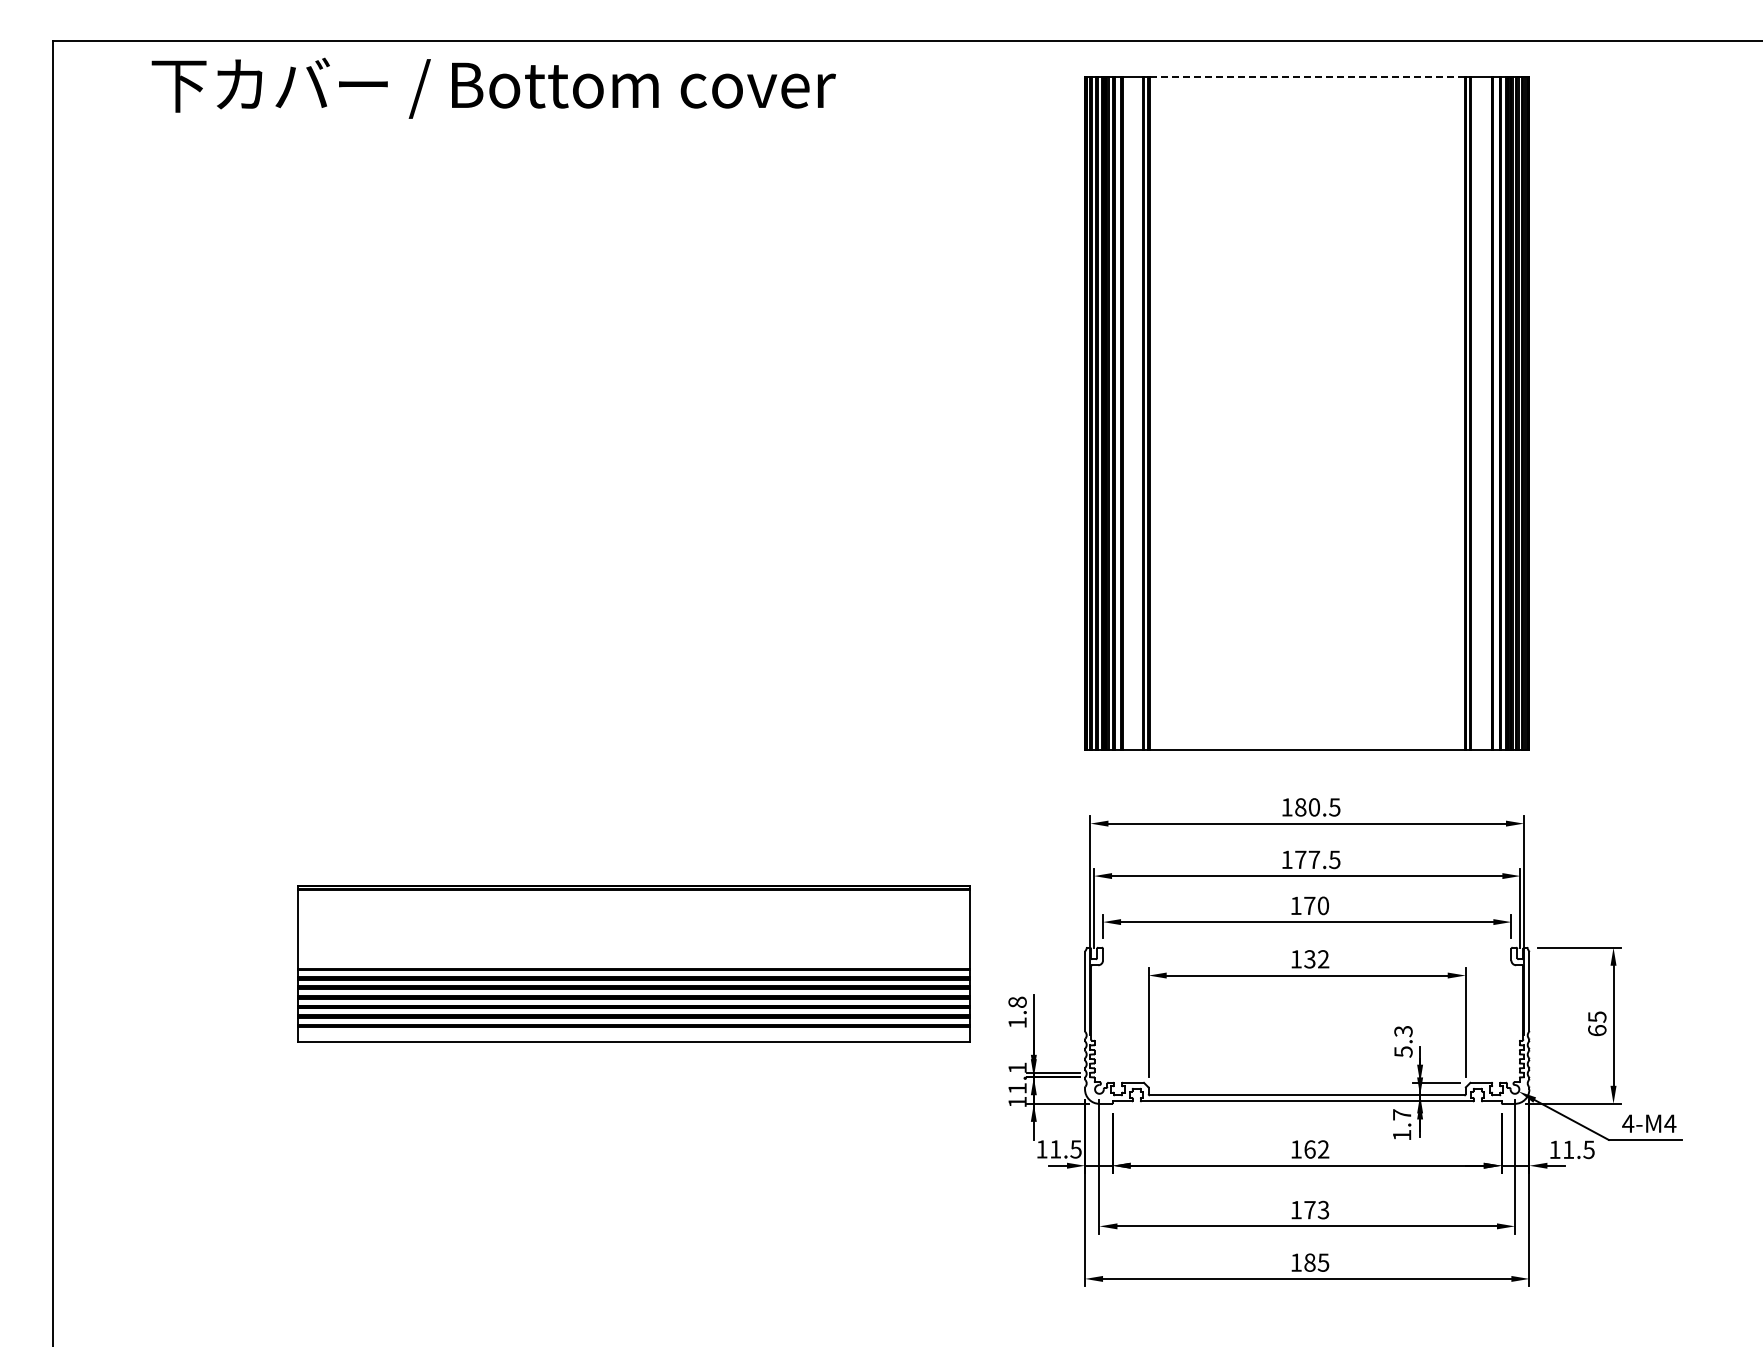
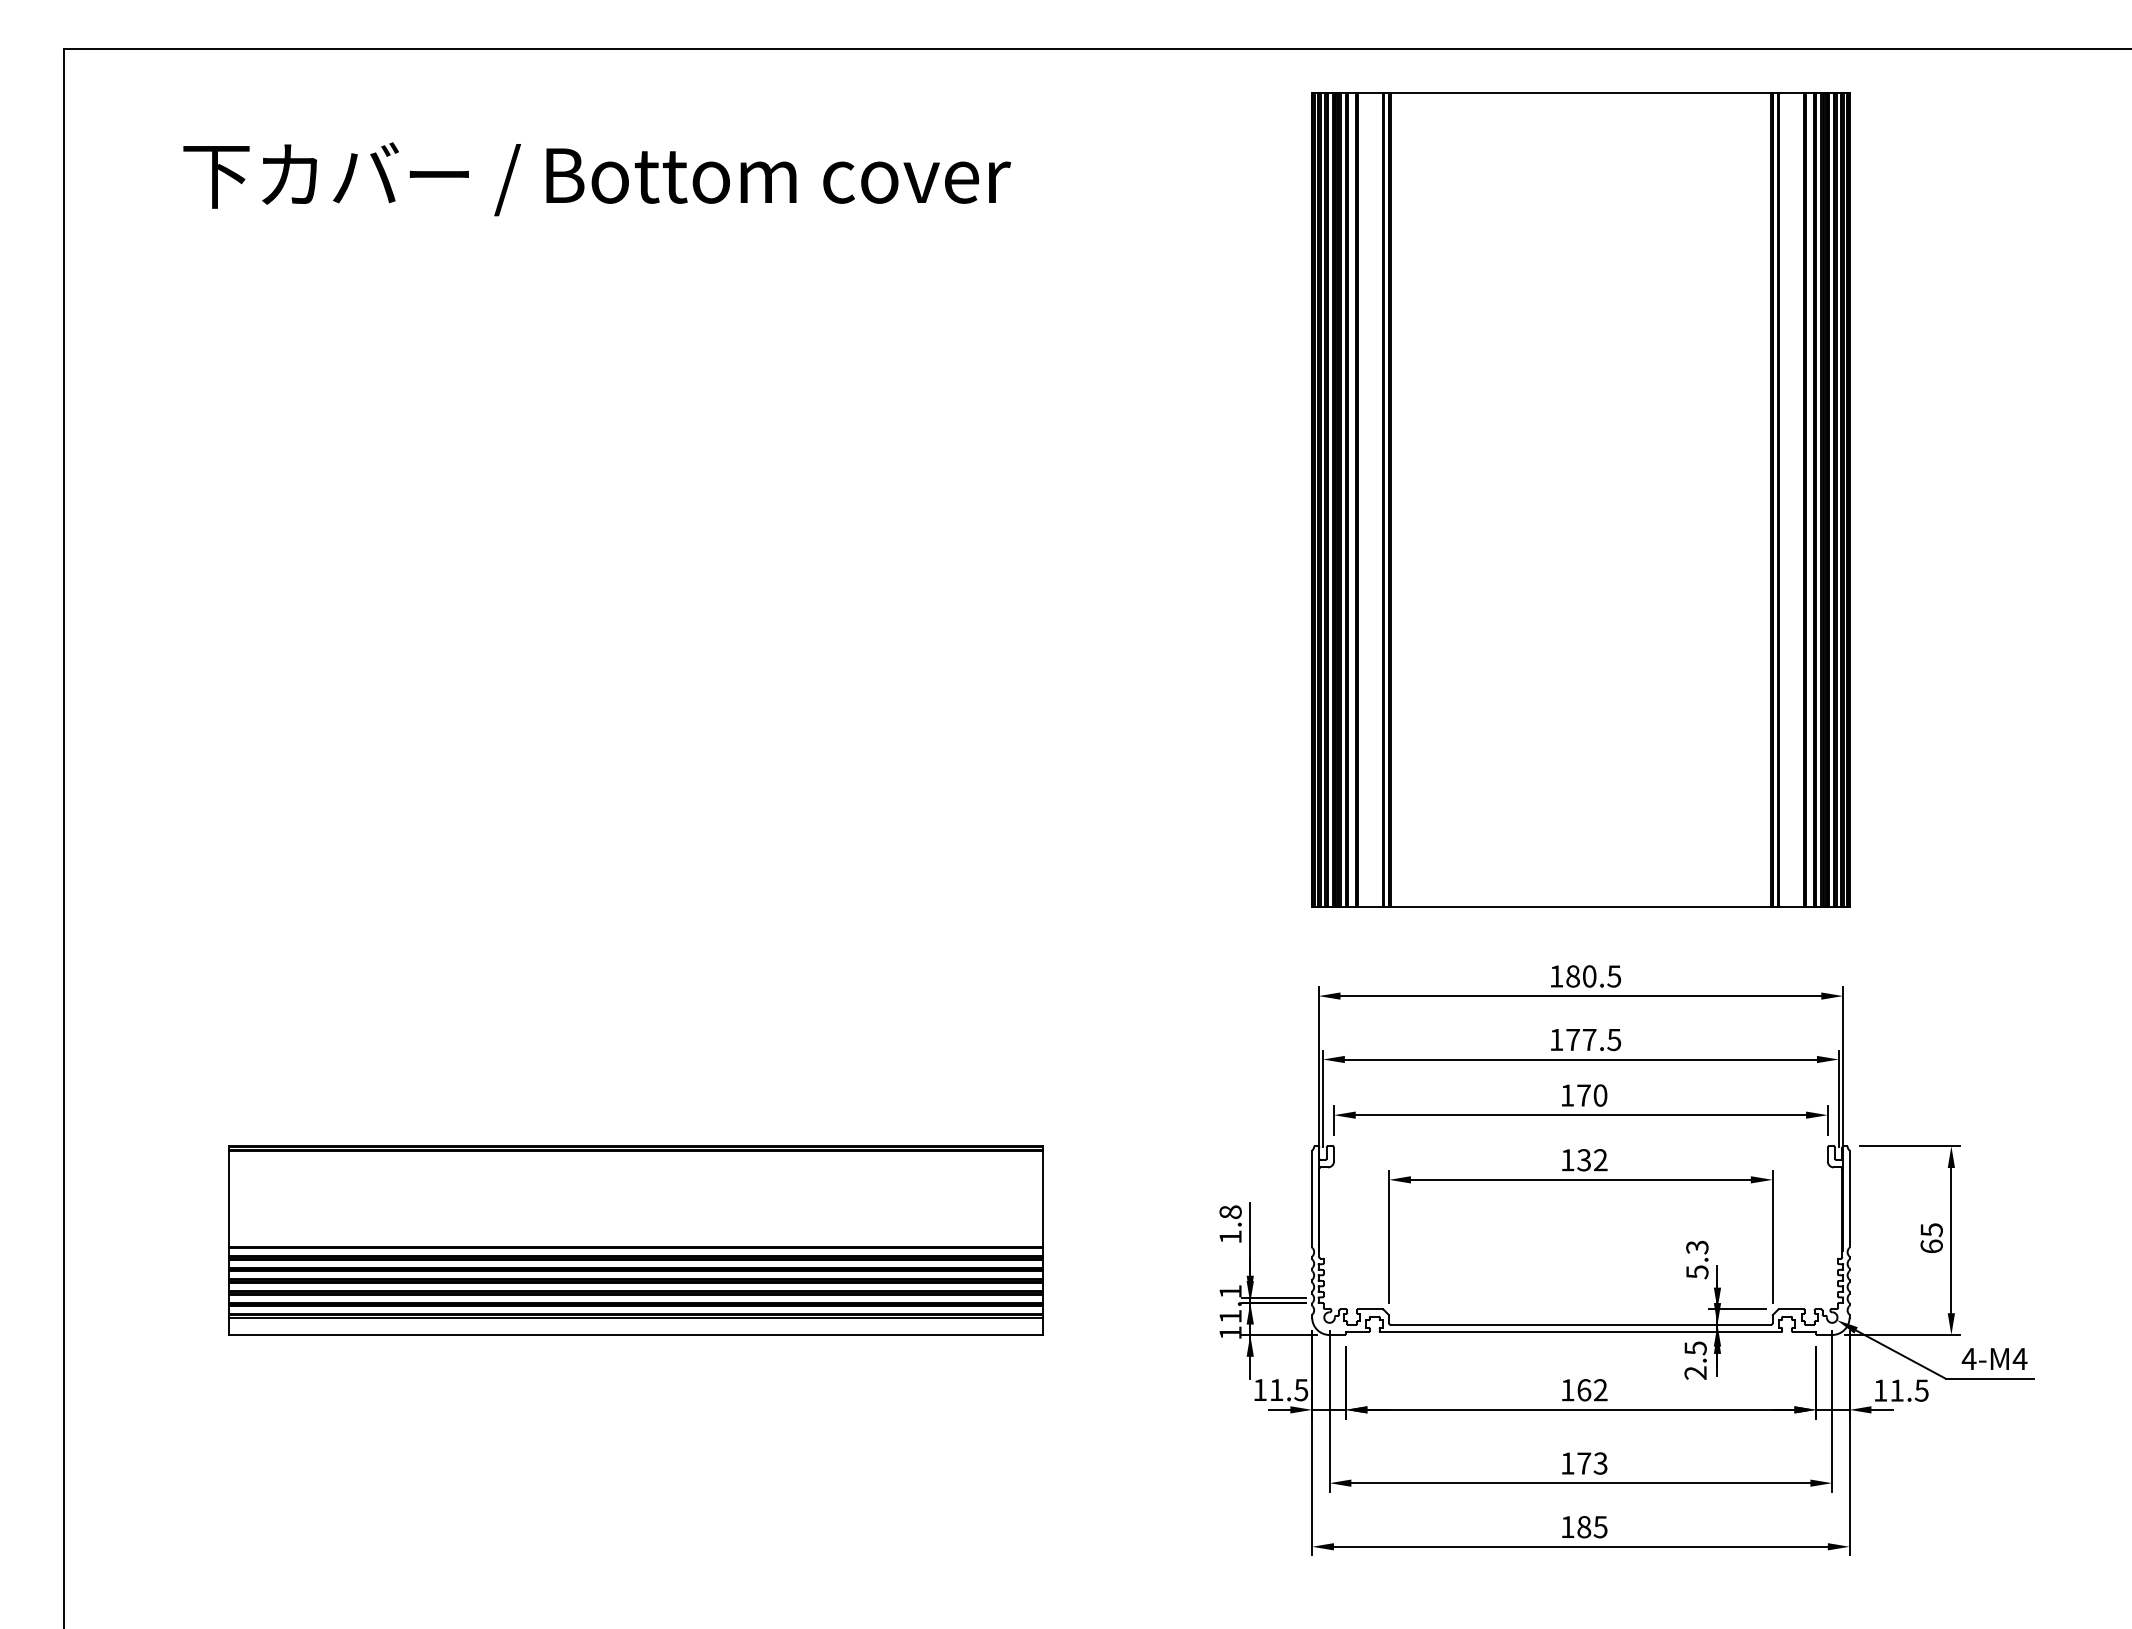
line: (1307, 77) -> (1581, 93), dashed -> solid
text: (493, 87) -> (596, 178), moved
part: (633, 963) -> (635, 1240), moved
text: (1401, 1124) -> (1694, 1359), 1.7 -> 2.5

